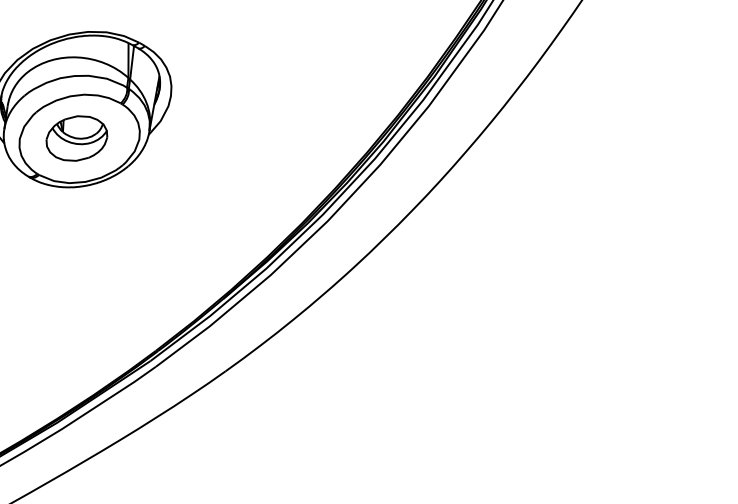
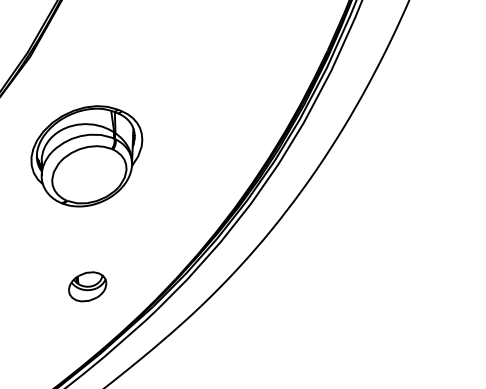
part: (76, 137) -> (87, 286), moved

